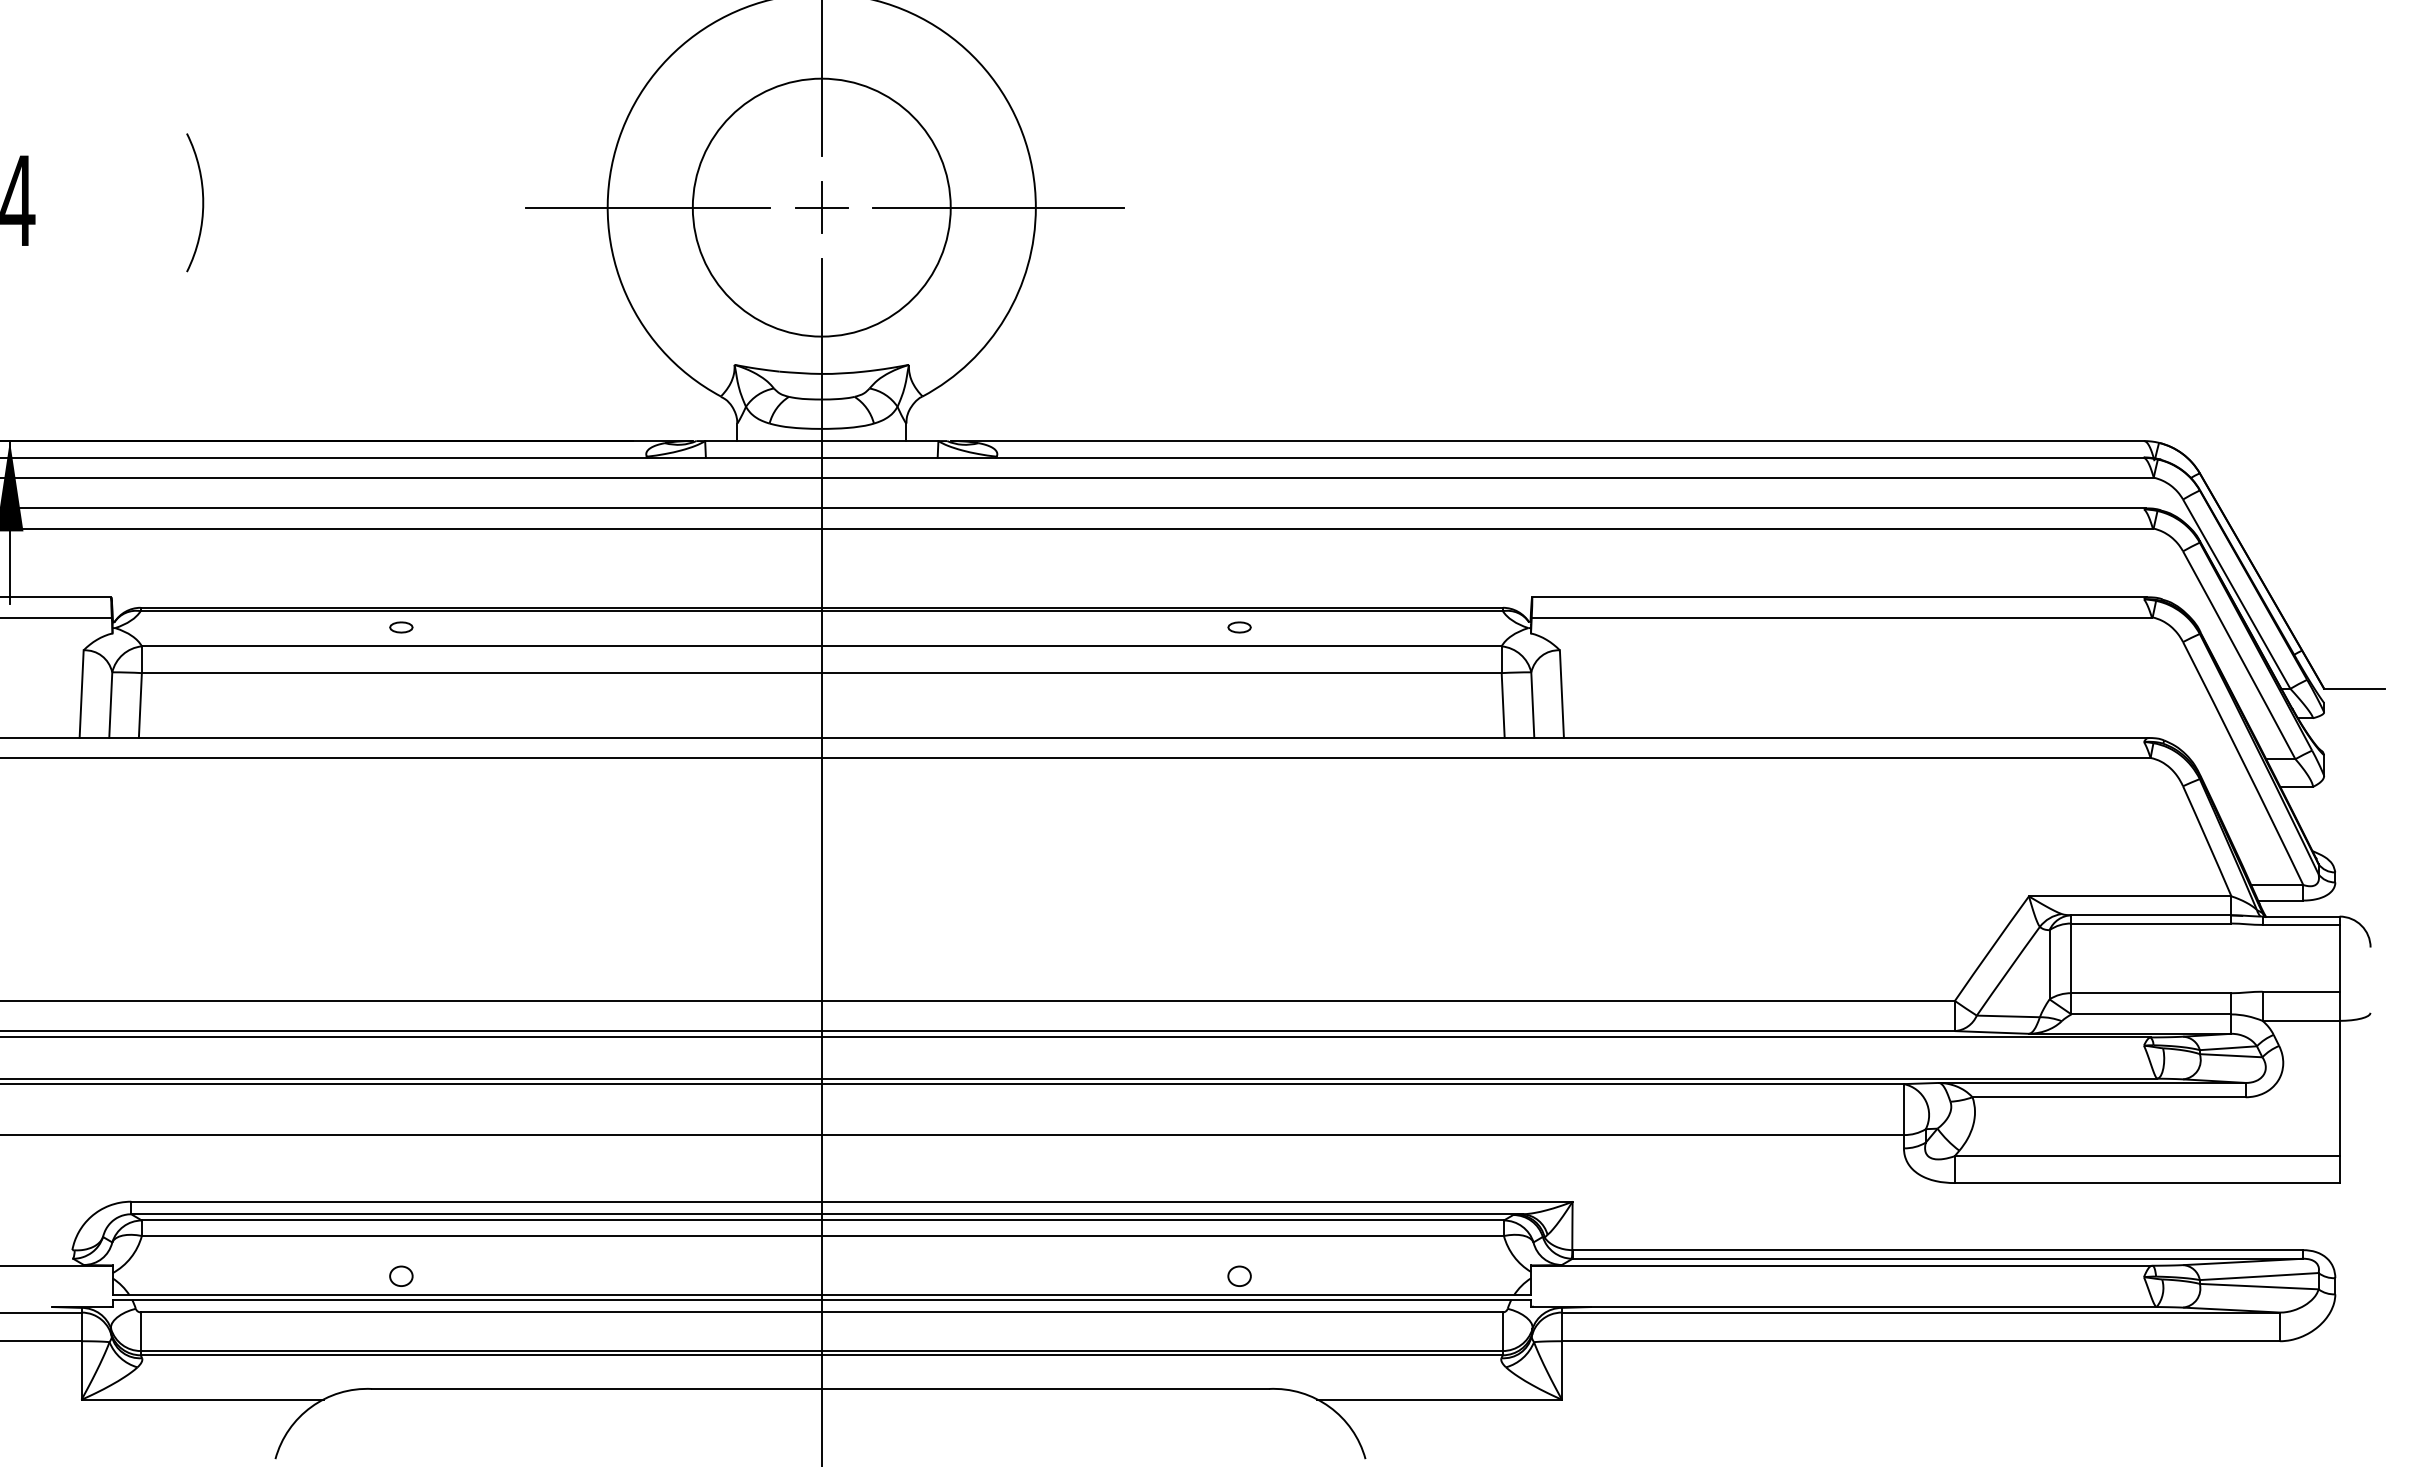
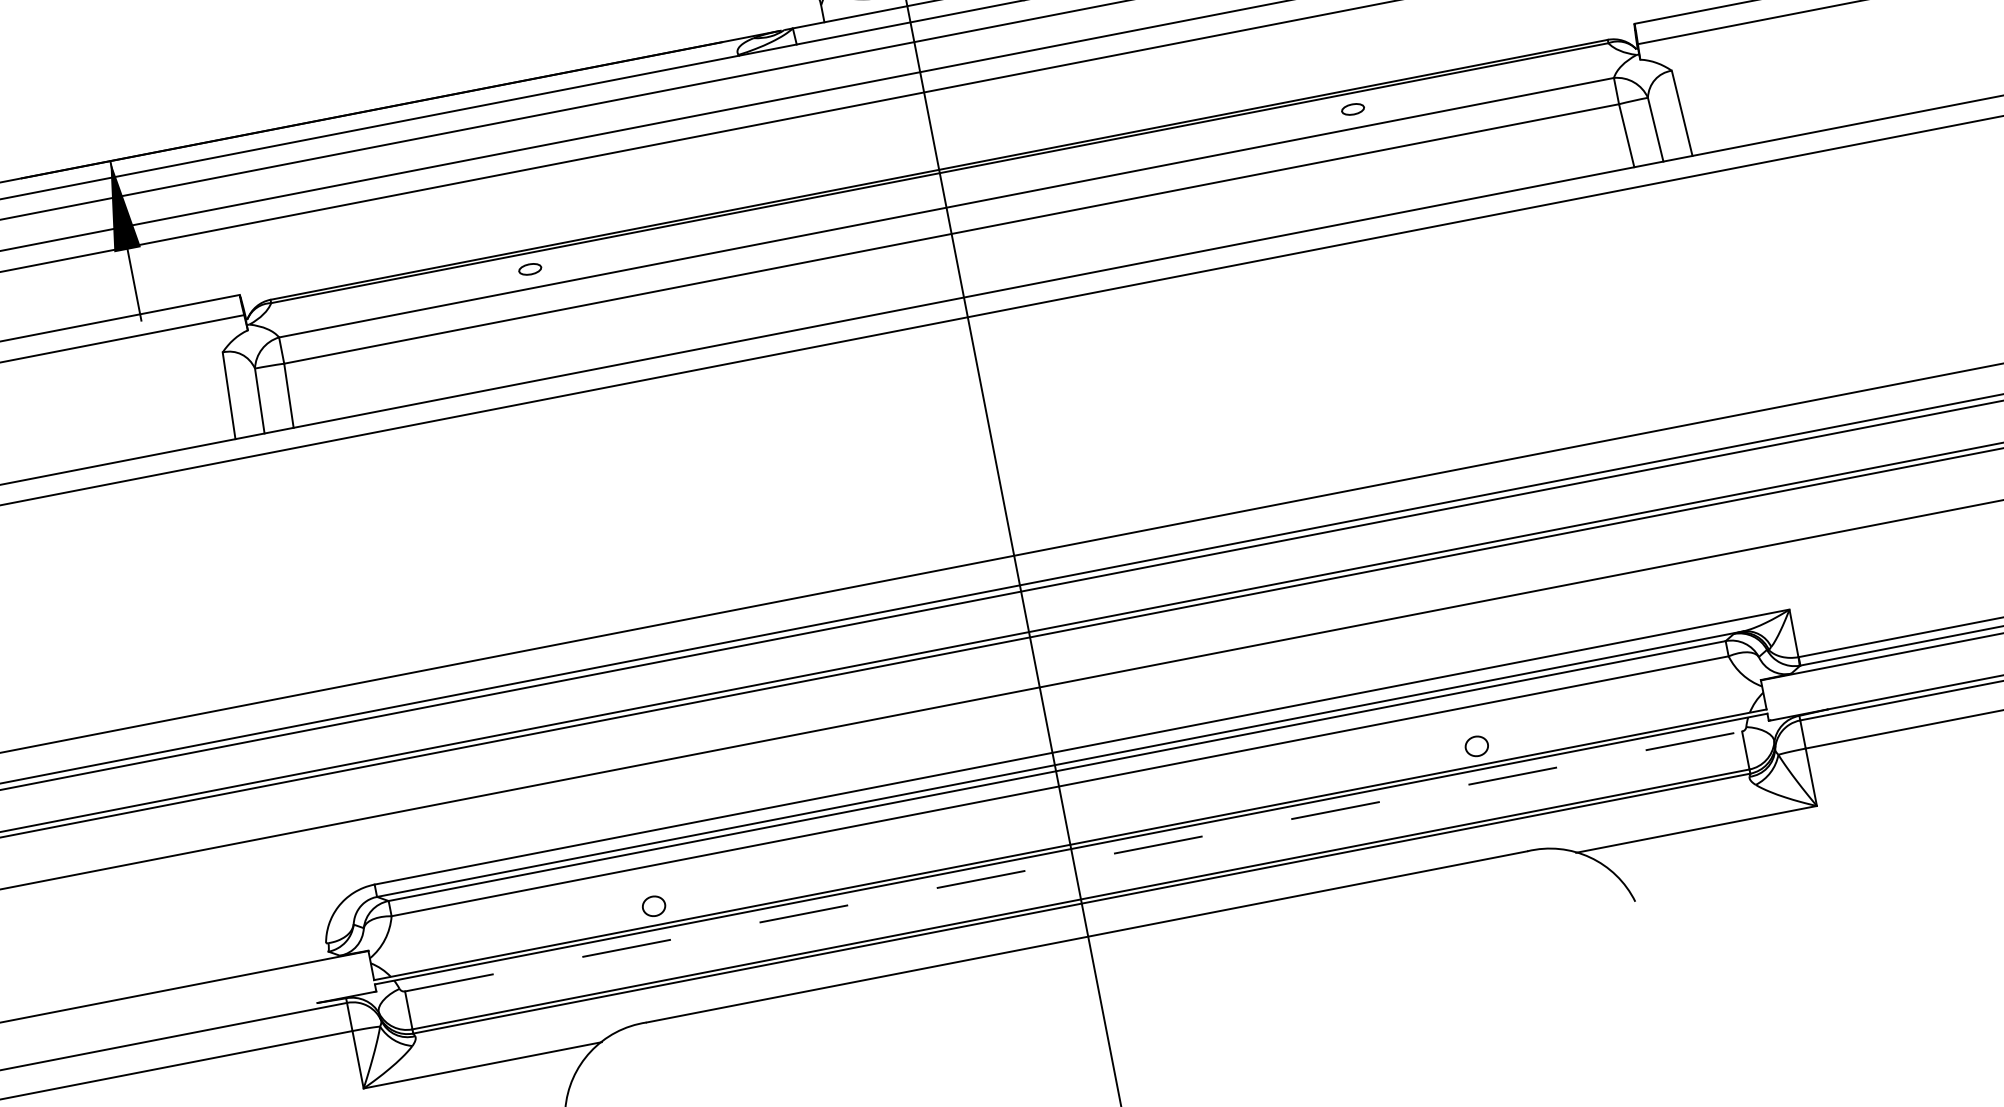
line: (822, 1312) -> (1074, 861), solid -> dashed

